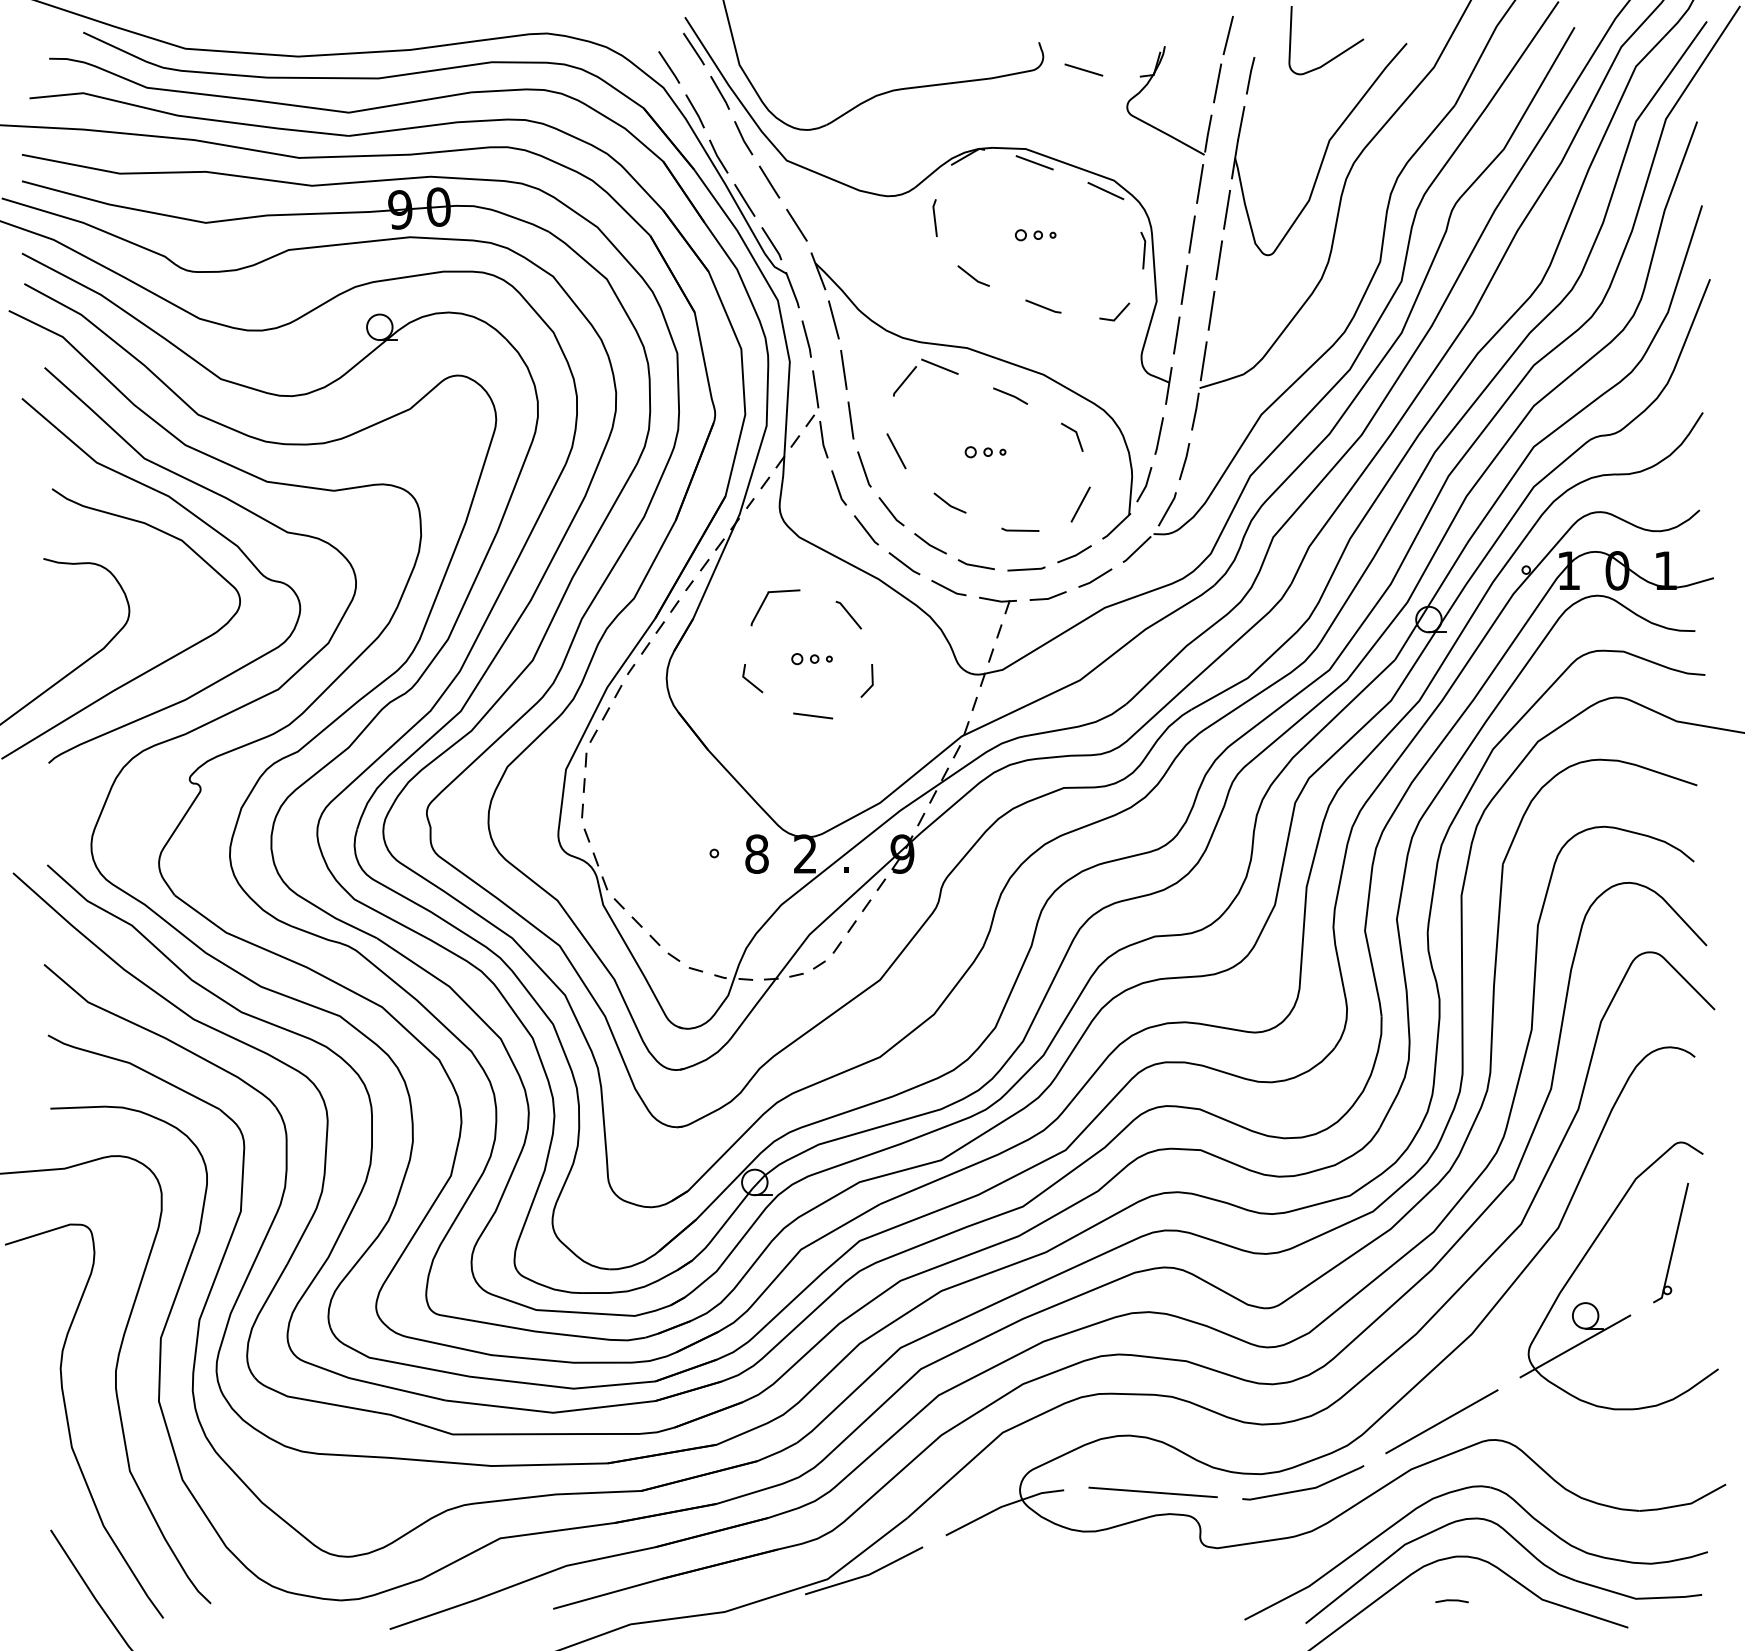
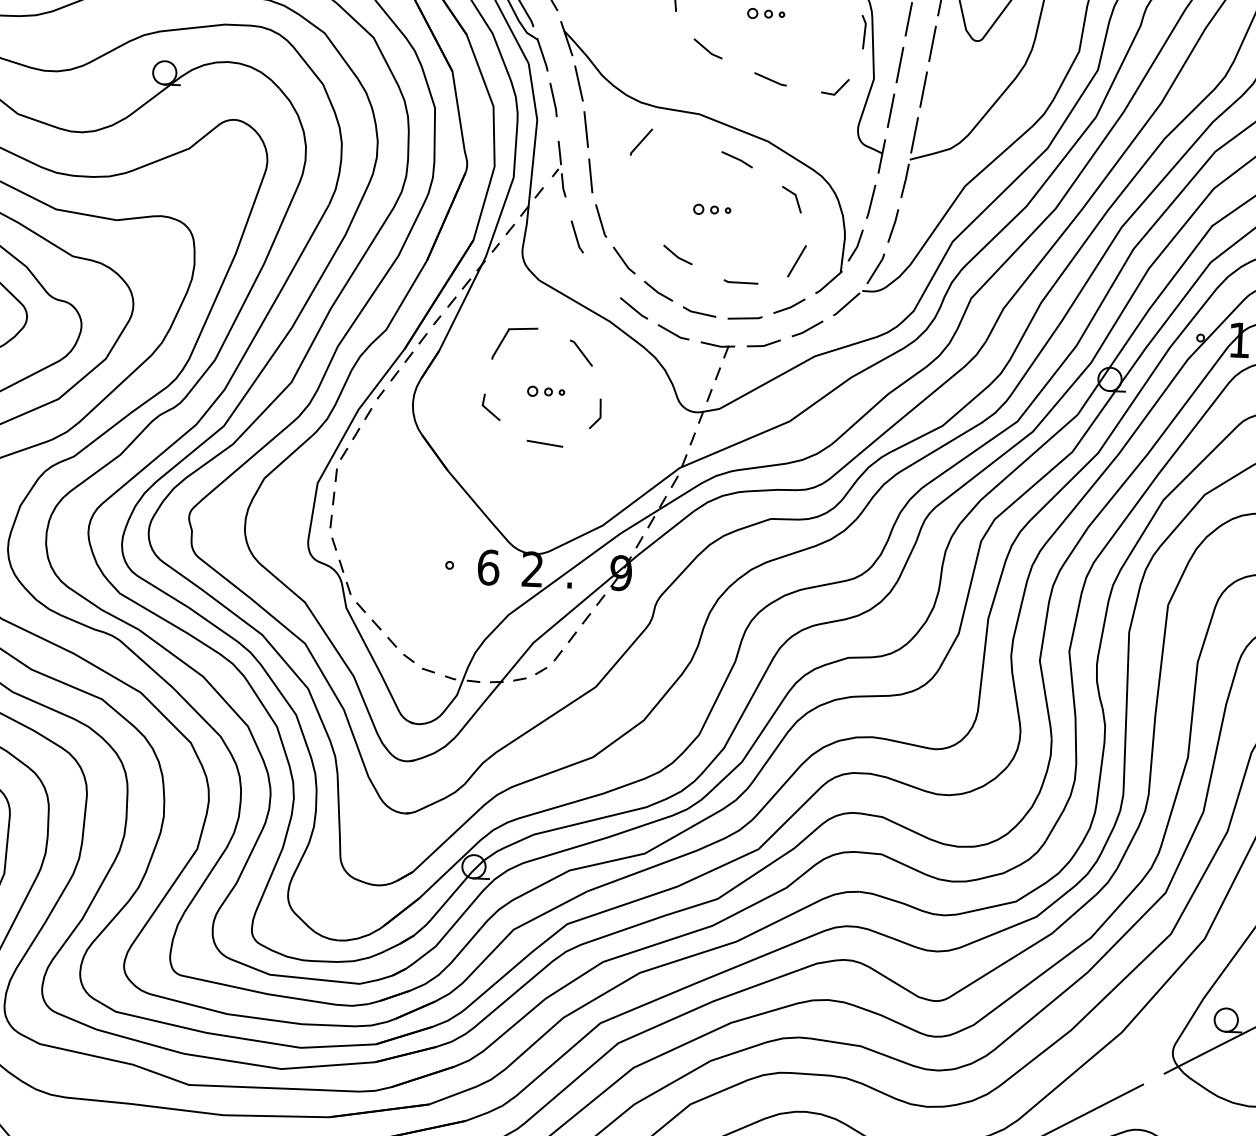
line: (939, 366) -> (673, 130), removed
part: (816, 414) -> (559, 169), size x0.7
line: (896, 451) -> (631, 205), removed
line: (866, 530) -> (600, 276), removed
text: (757, 853) -> (488, 567), 8 -> 6

